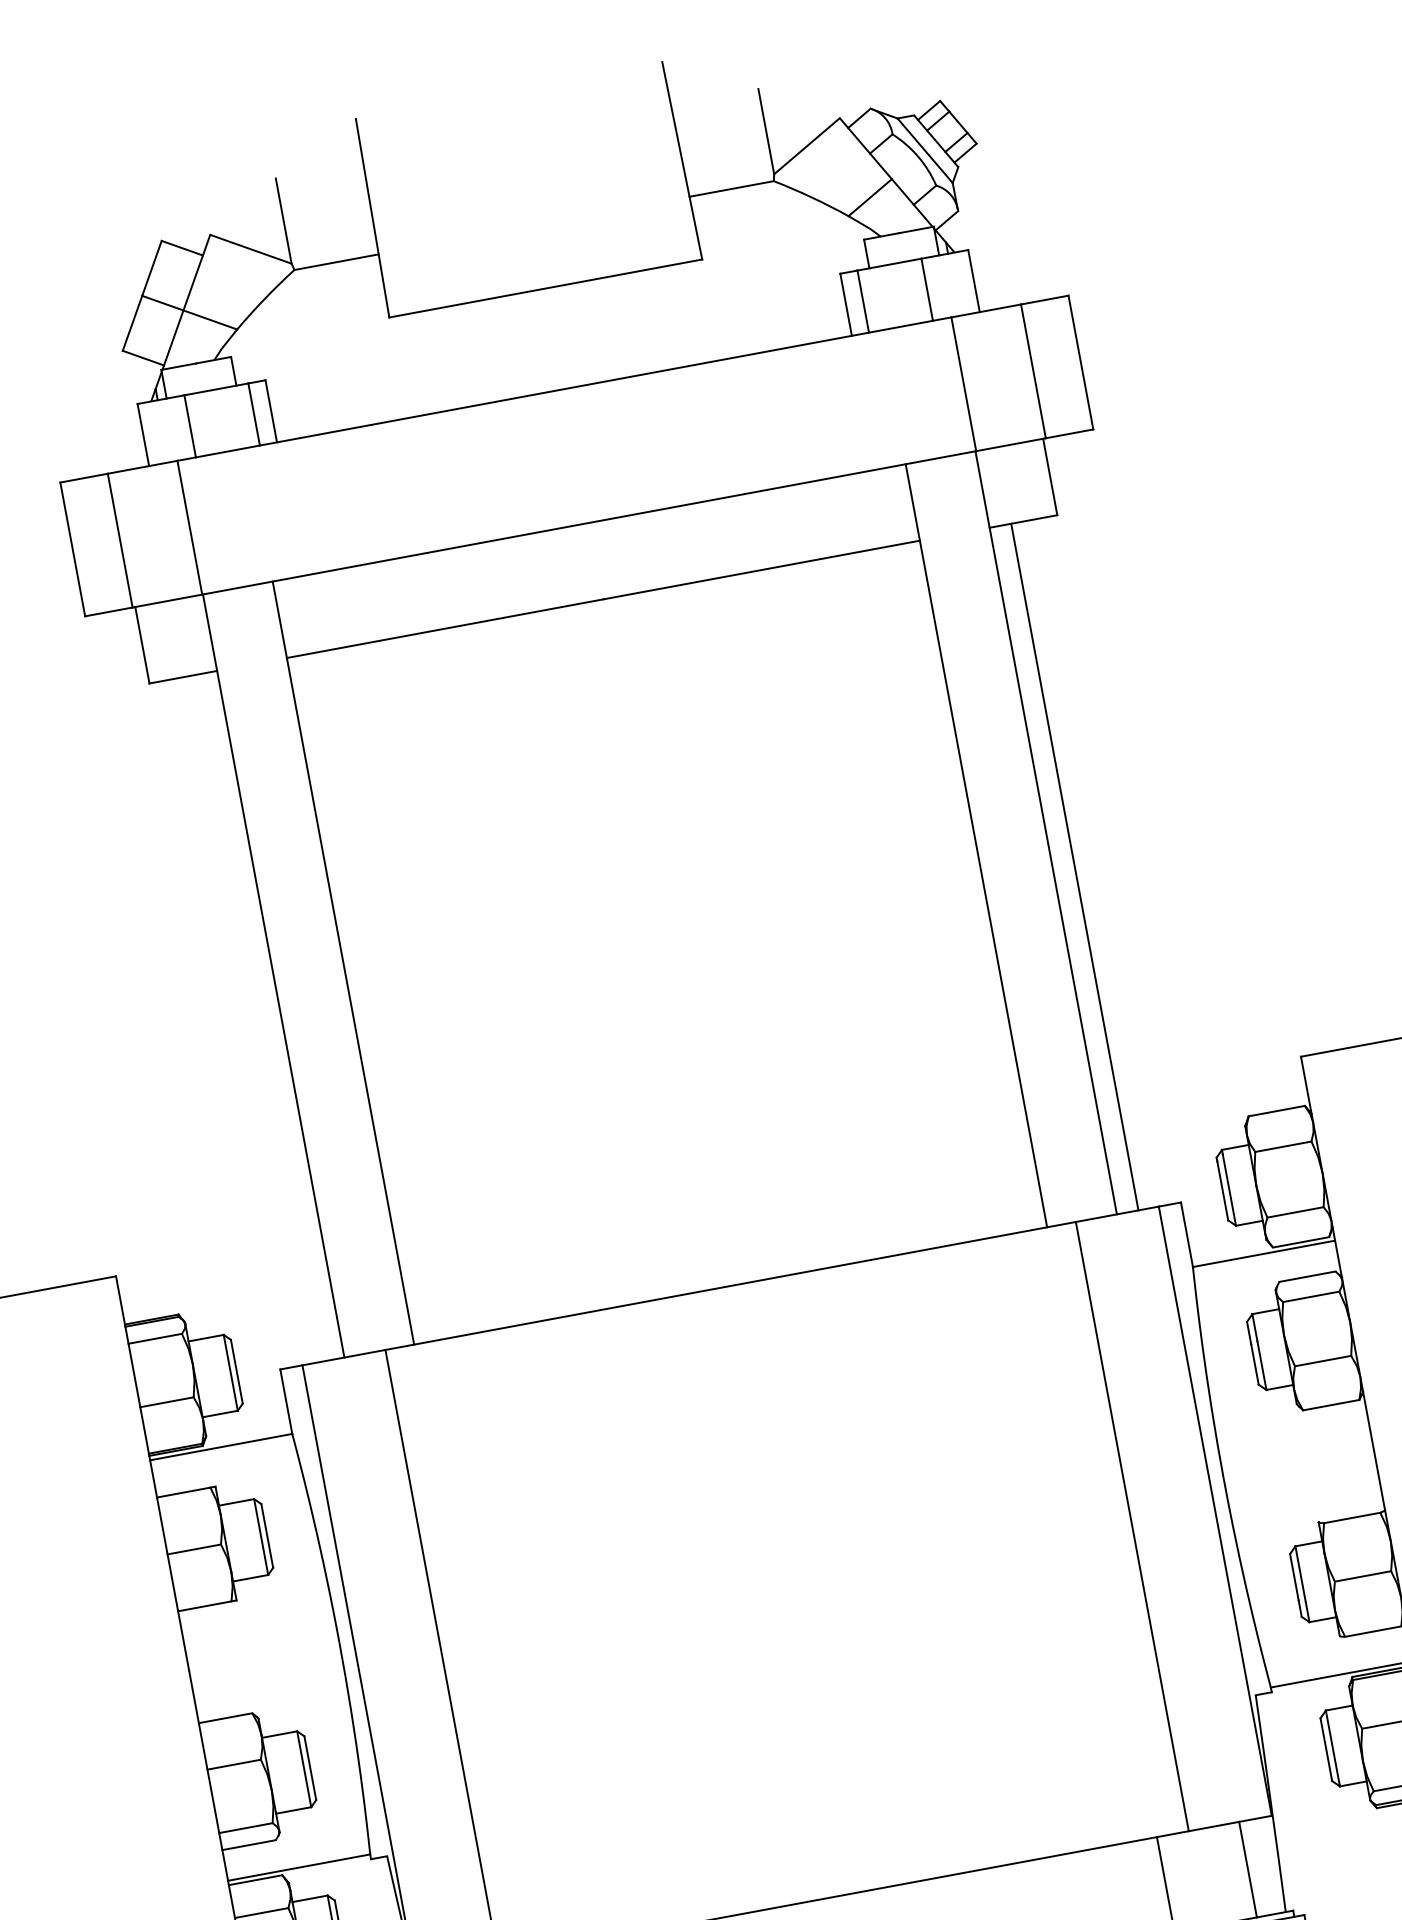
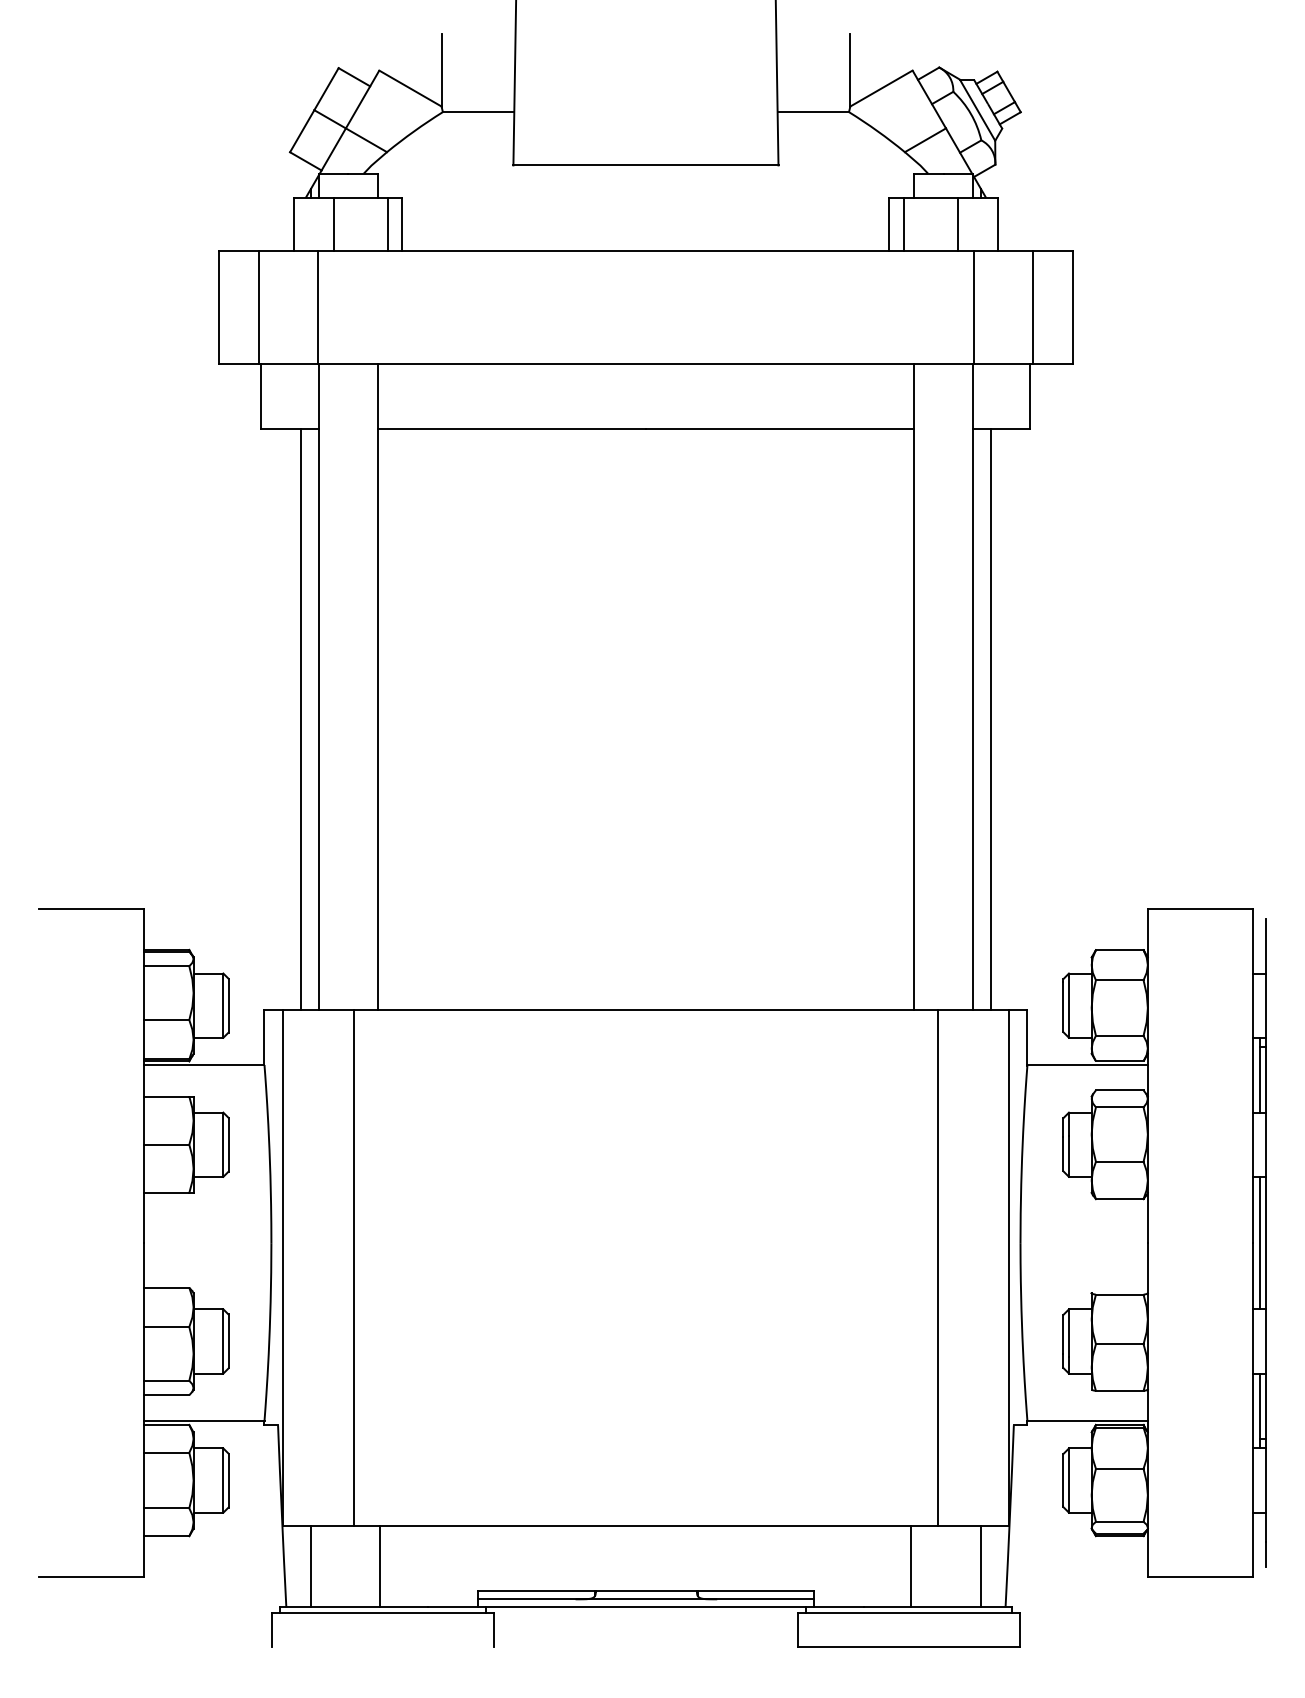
line: (259, 1018) -> (300, 719), added

